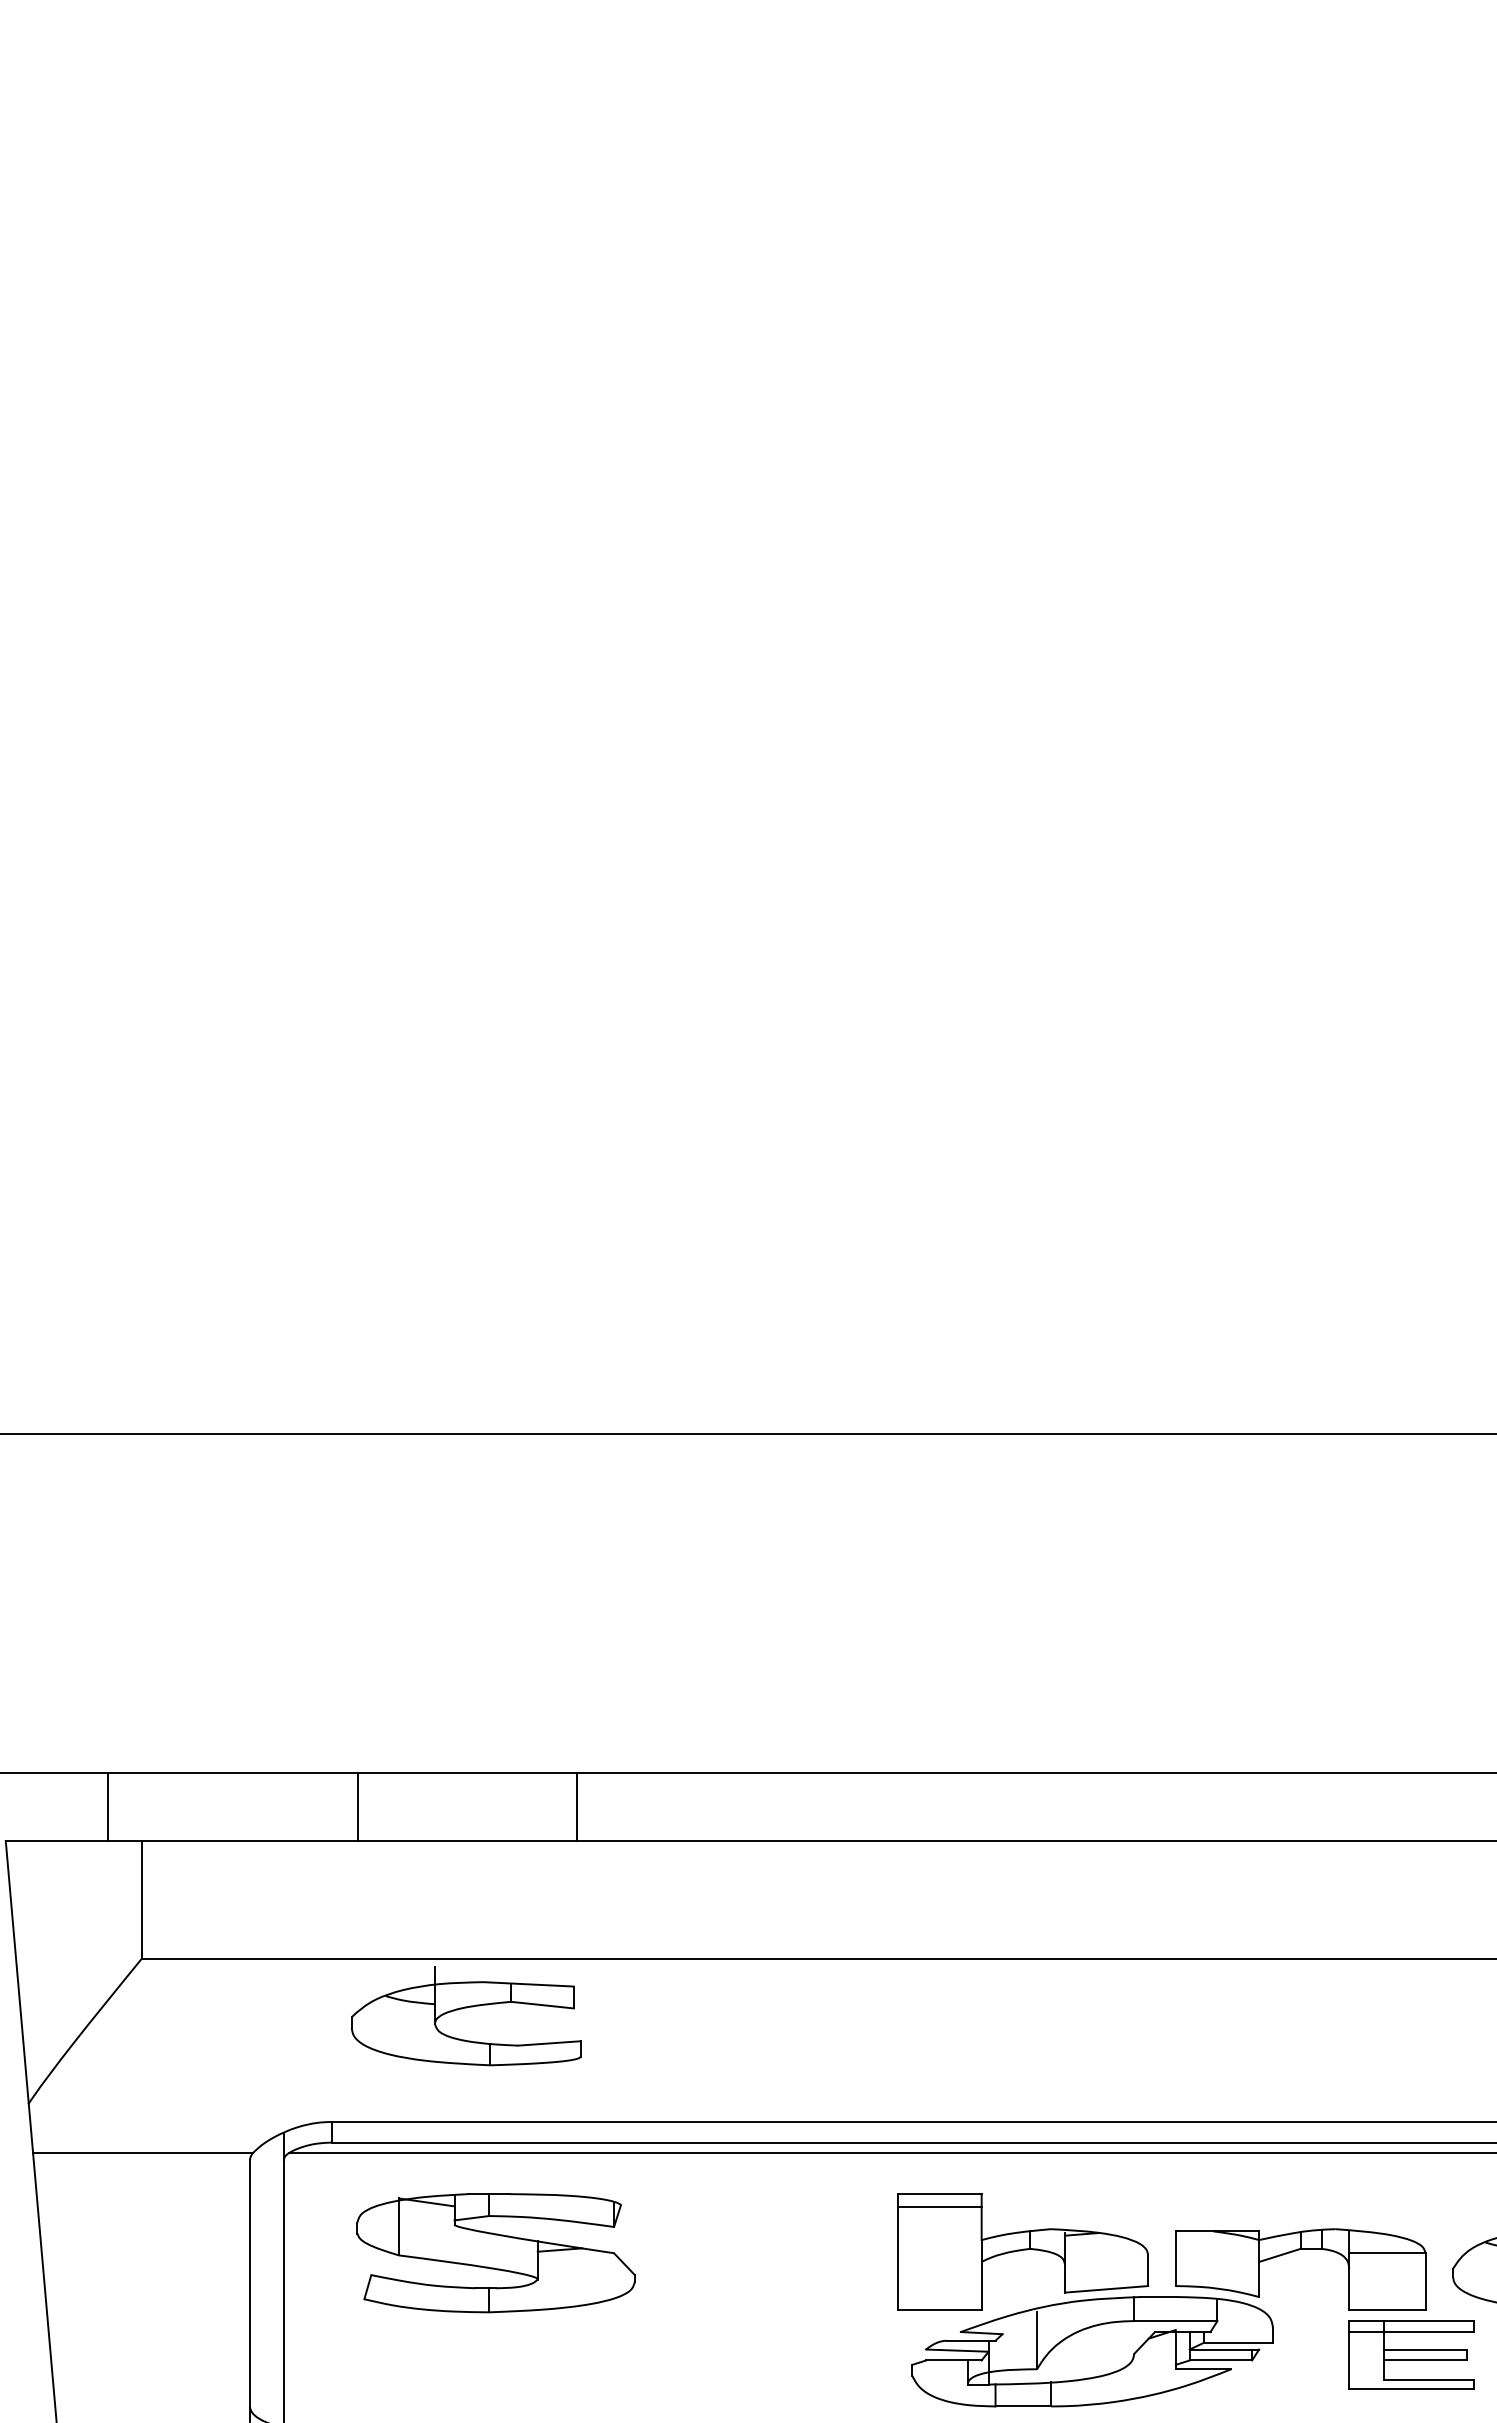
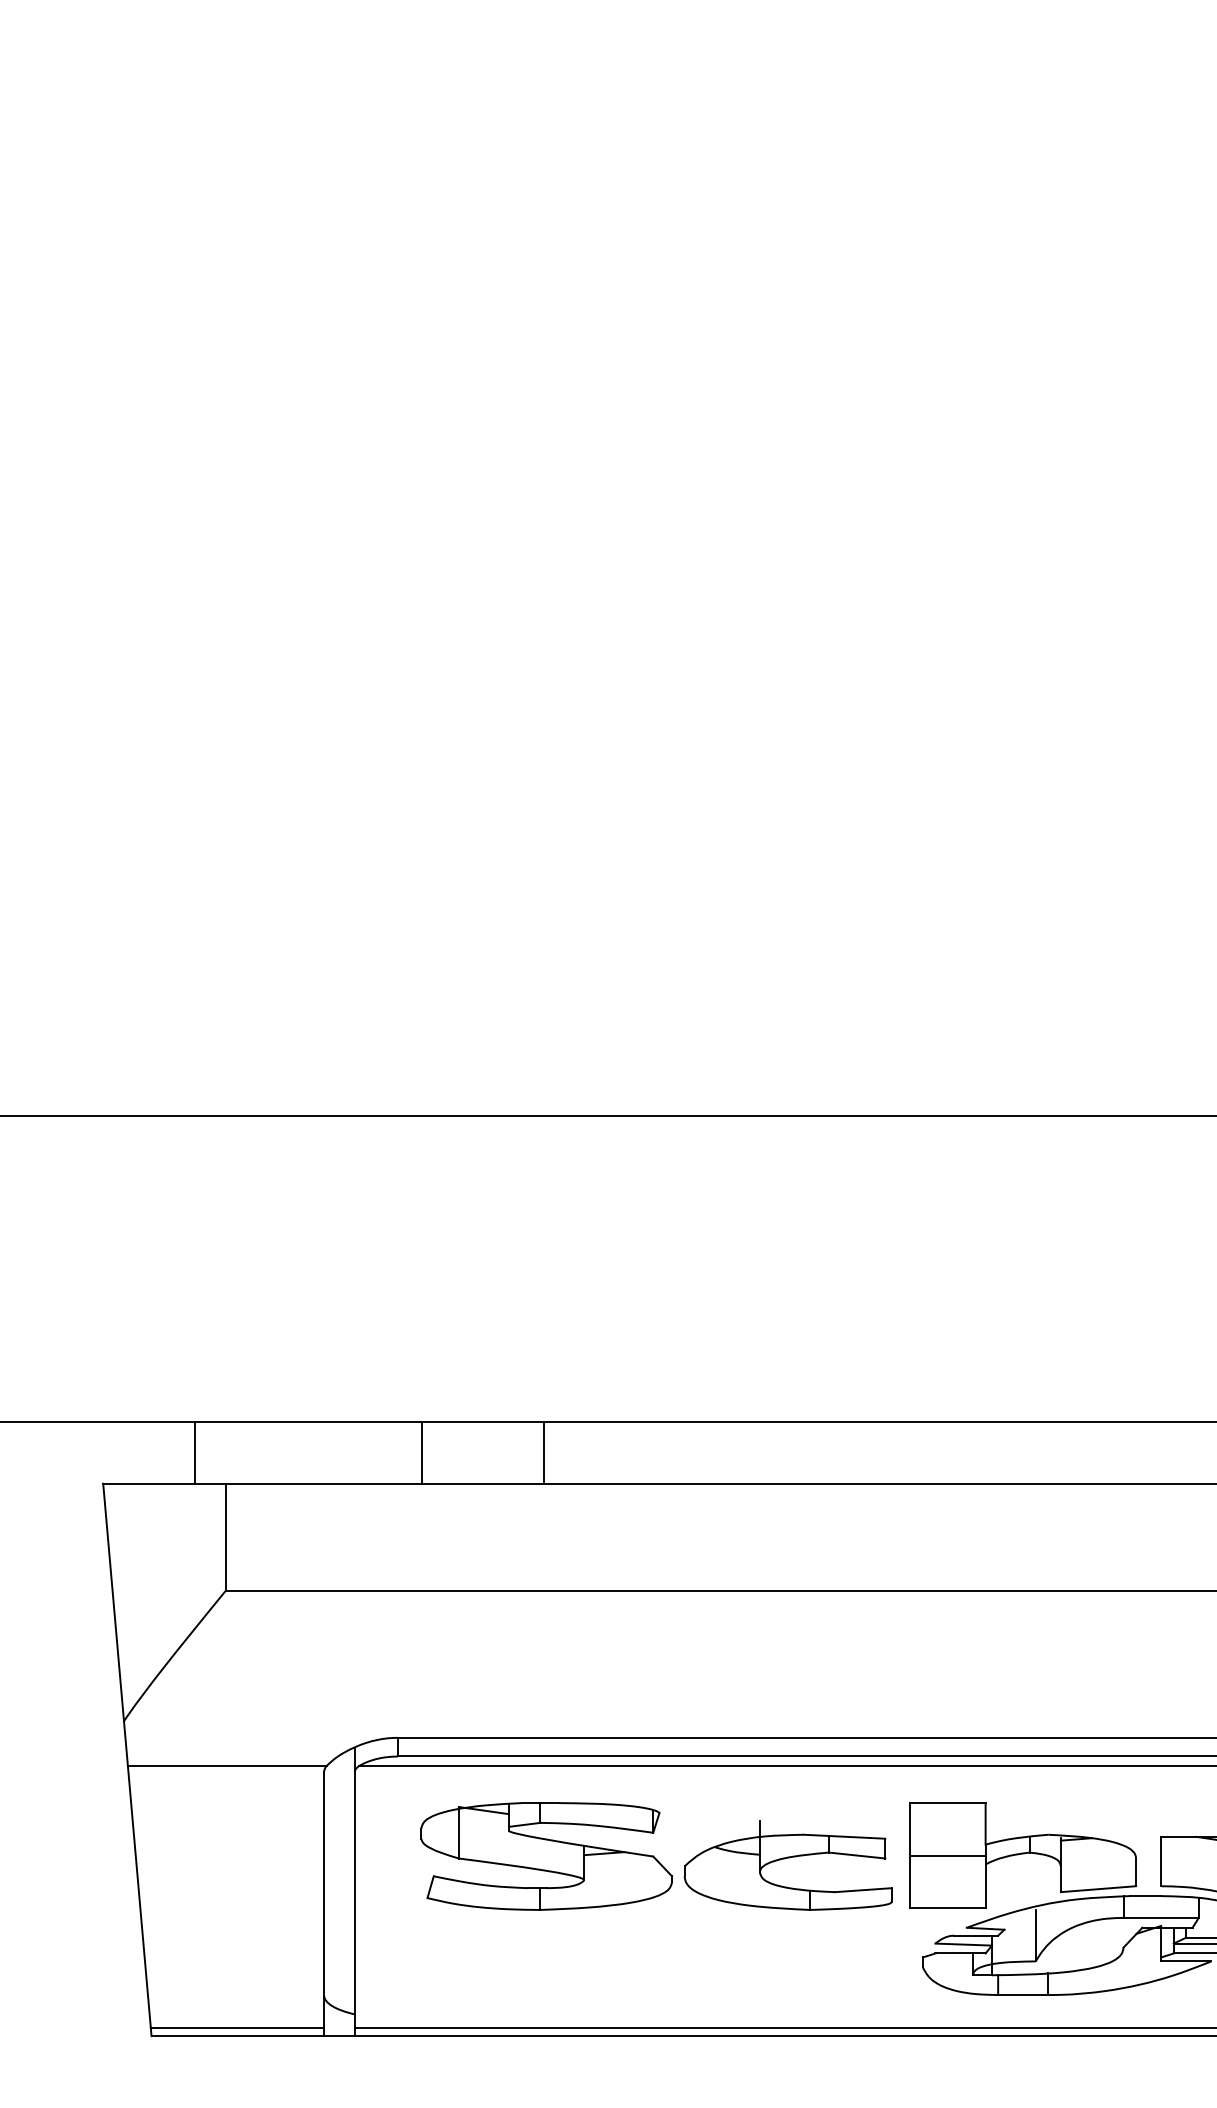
line: (576, 1806) -> (543, 1452), moved
part: (466, 2008) -> (788, 1858), moved
line: (939, 2207) -> (947, 1856), moved

